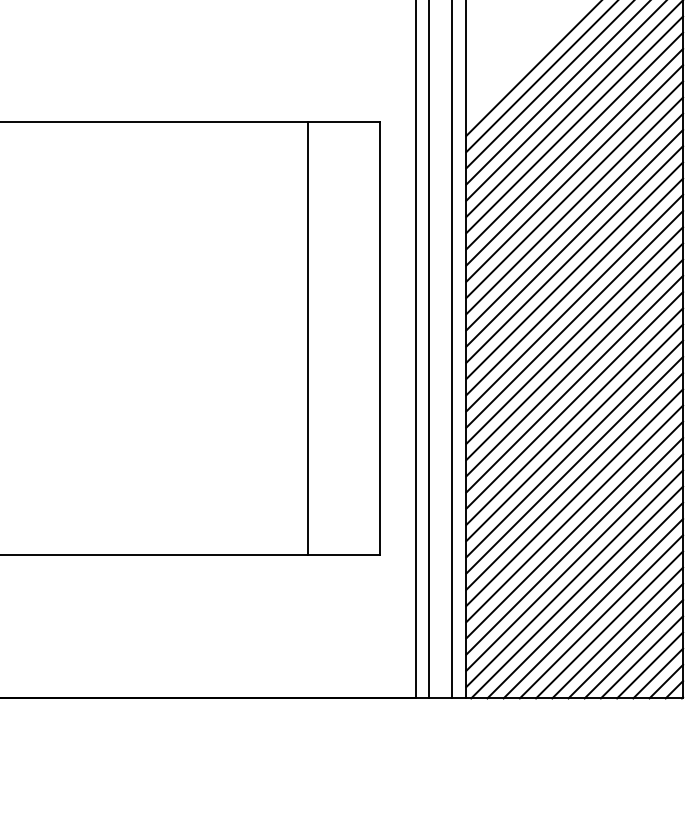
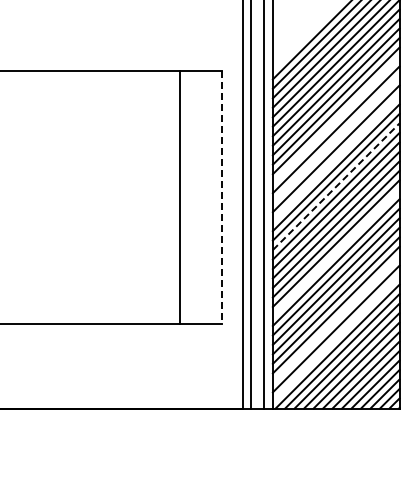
line: (573, 204) -> (335, 119), removed
line: (573, 236) -> (335, 138), removed
line: (573, 269) -> (335, 157), removed
line: (575, 318) -> (336, 186), solid -> dashed
line: (380, 337) -> (222, 197), solid -> dashed
line: (573, 431) -> (335, 252), removed
line: (573, 546) -> (335, 319), removed
line: (573, 578) -> (335, 338), removed

